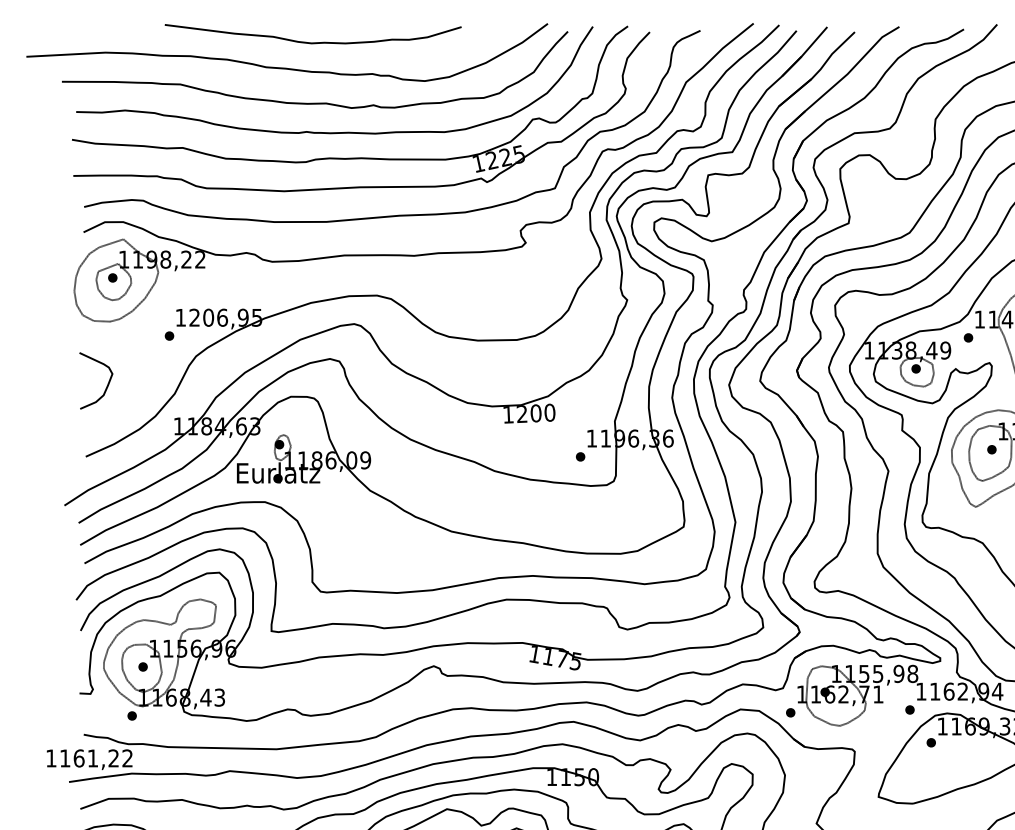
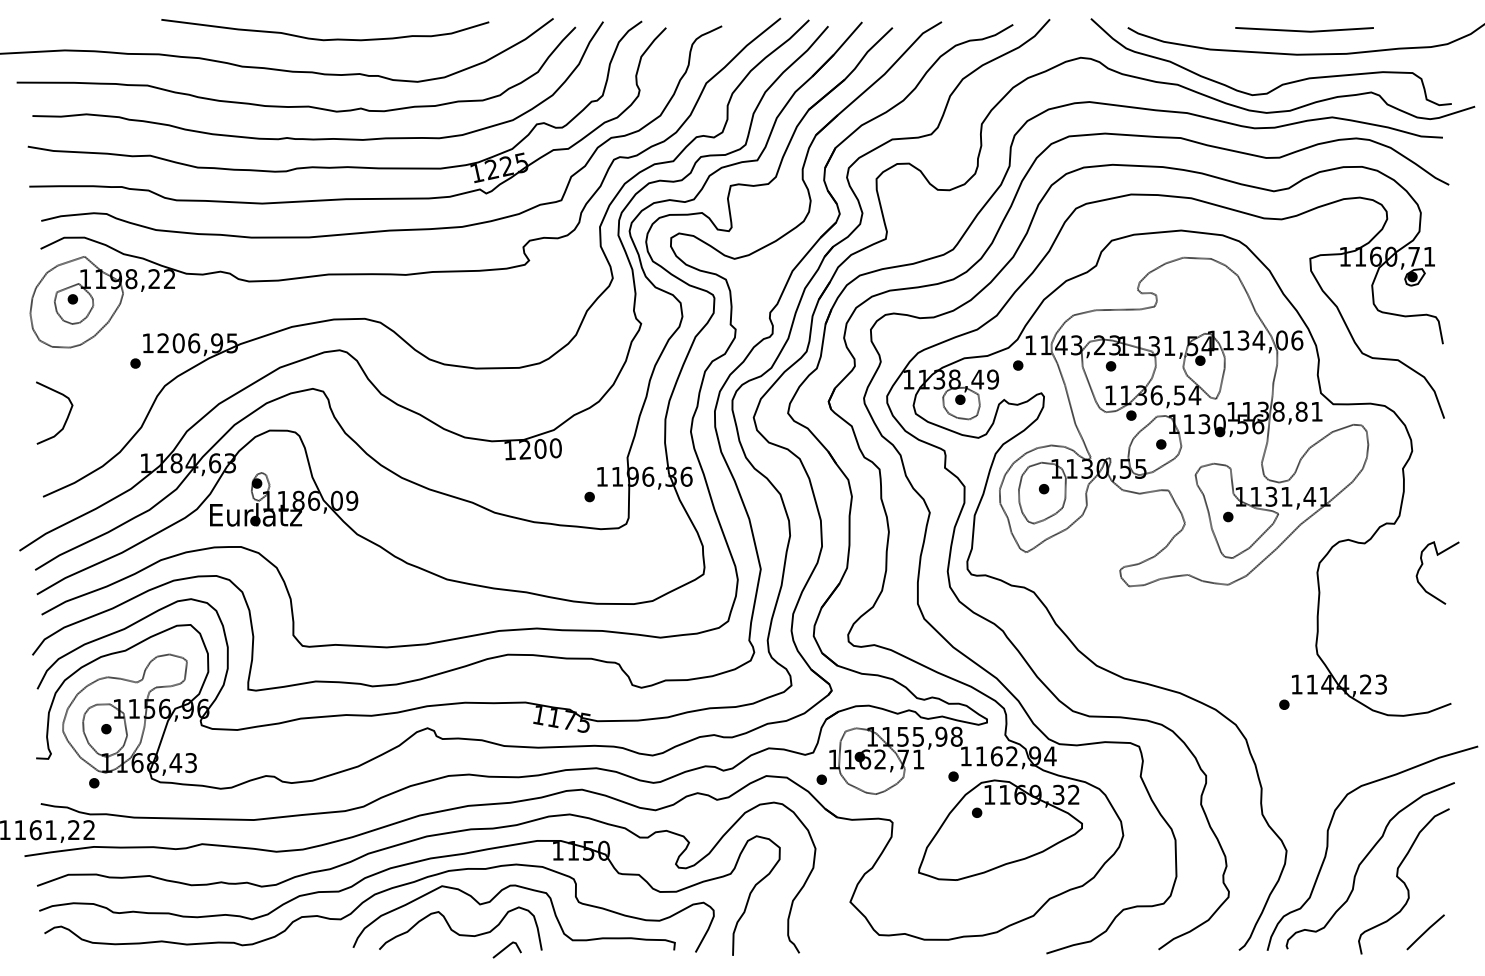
curve: (313, 42) -> (325, 39), moved

